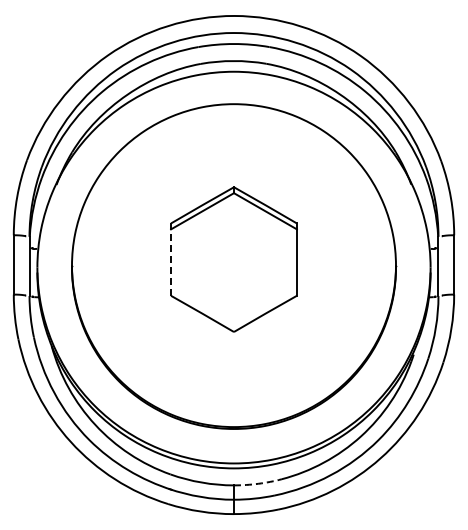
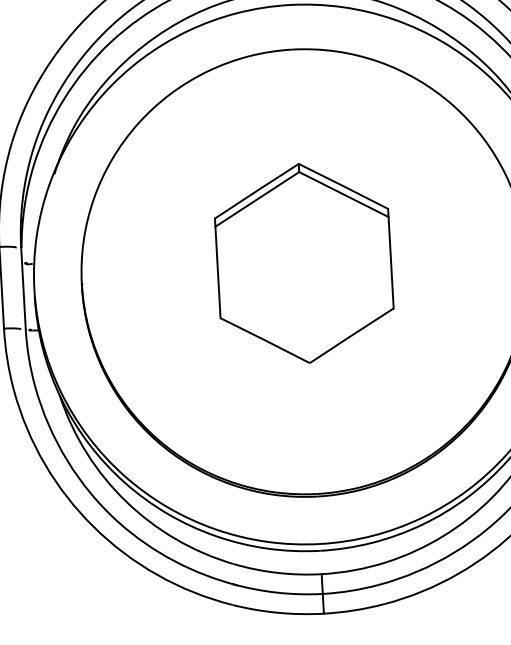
line: (171, 259) -> (218, 268), dashed -> solid
arc: (258, 483) -> (355, 569), dashed -> solid

